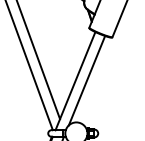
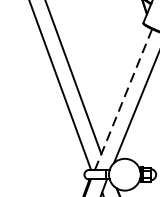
line: (75, 81) -> (123, 100), solid -> dashed

